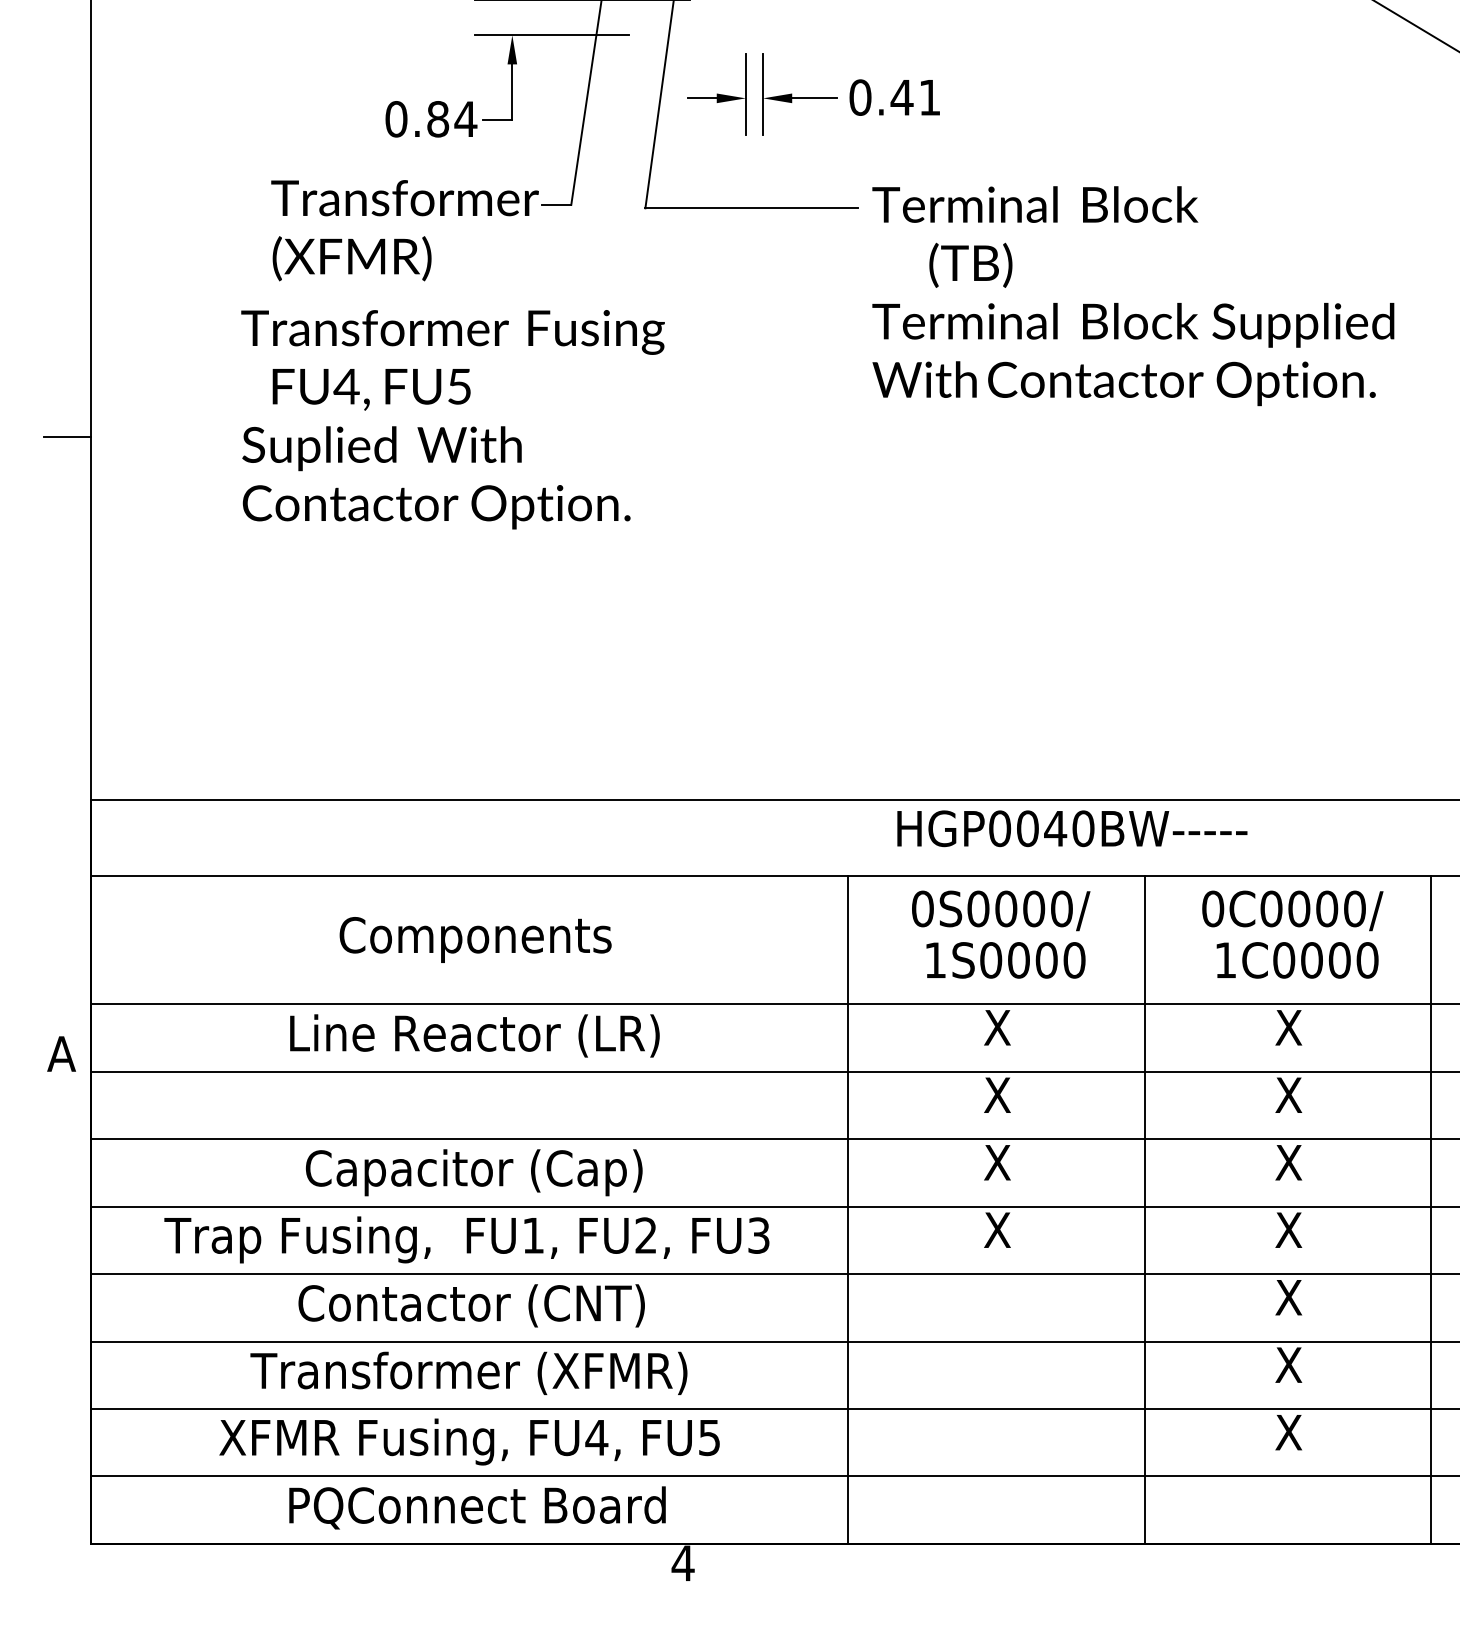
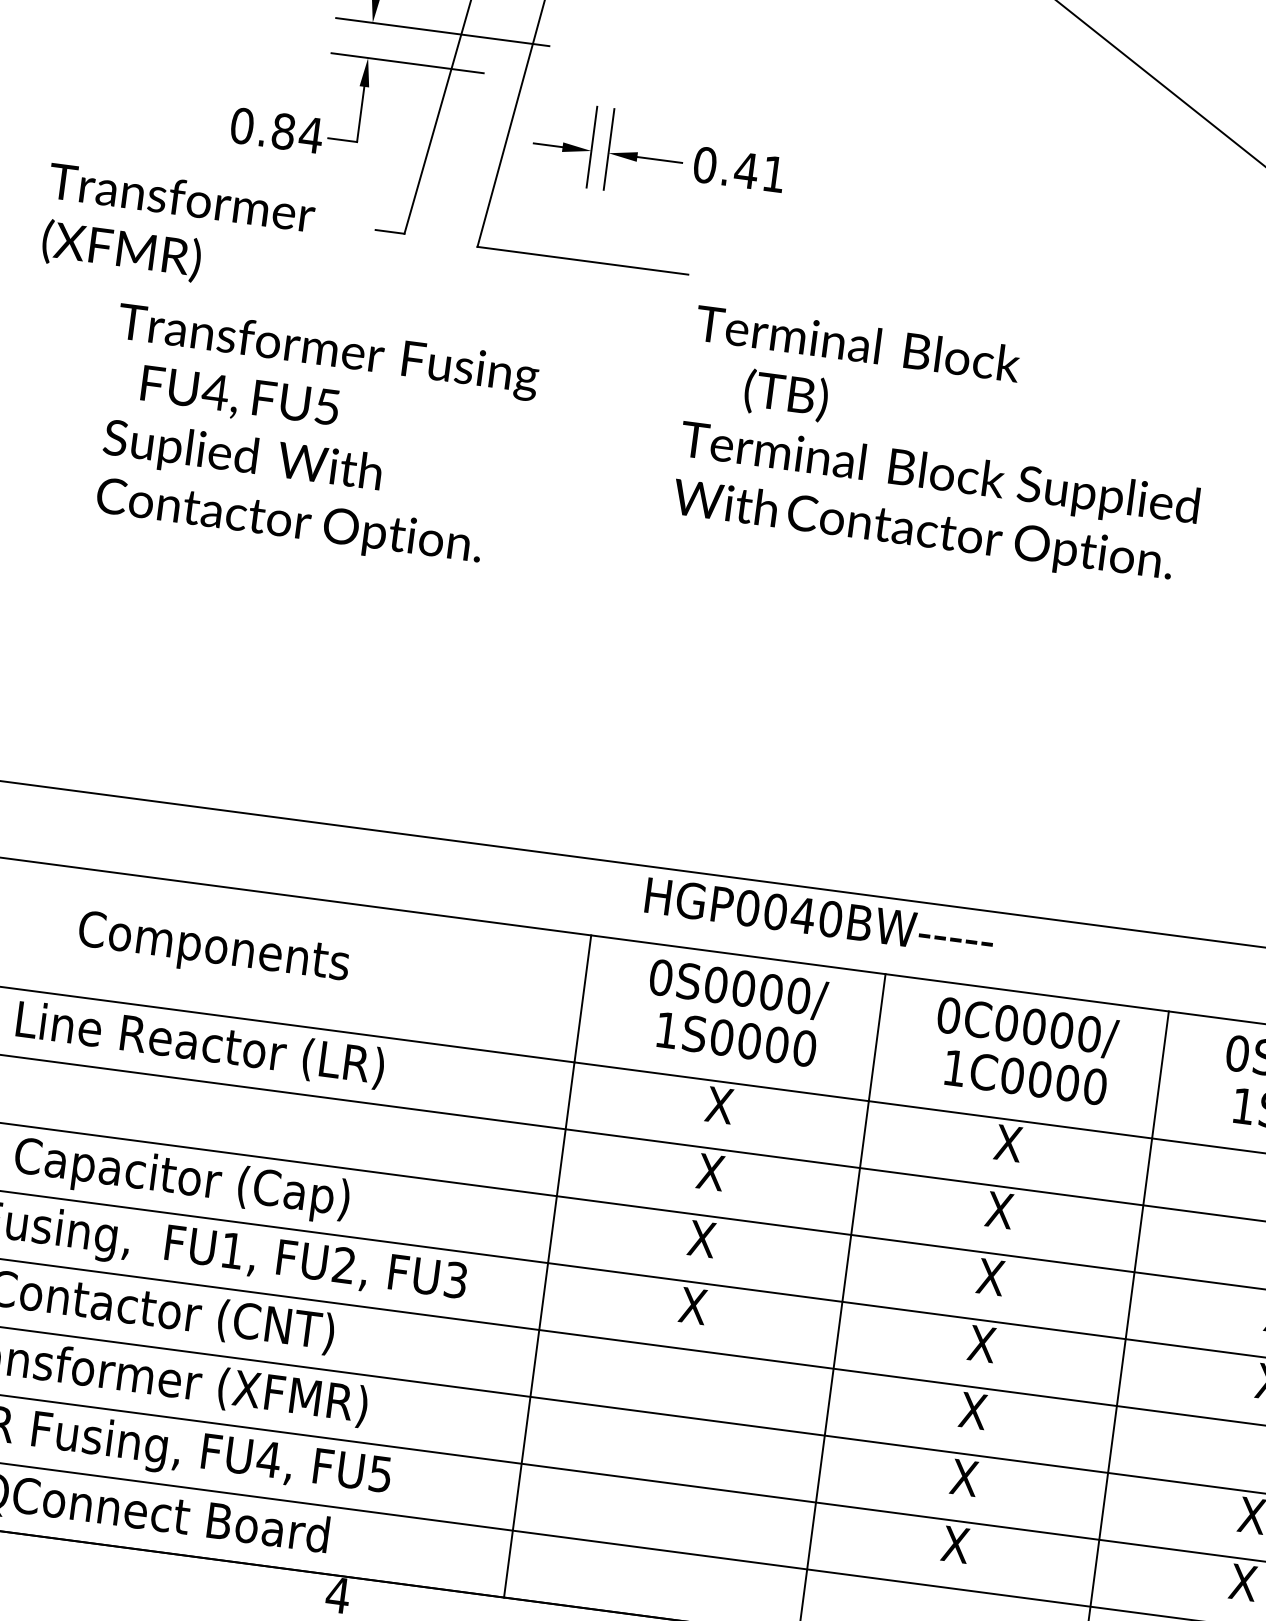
text: (404, 230) -> (177, 229), moved
text: (1133, 296) -> (943, 447), moved
text: (452, 419) -> (316, 438), moved

